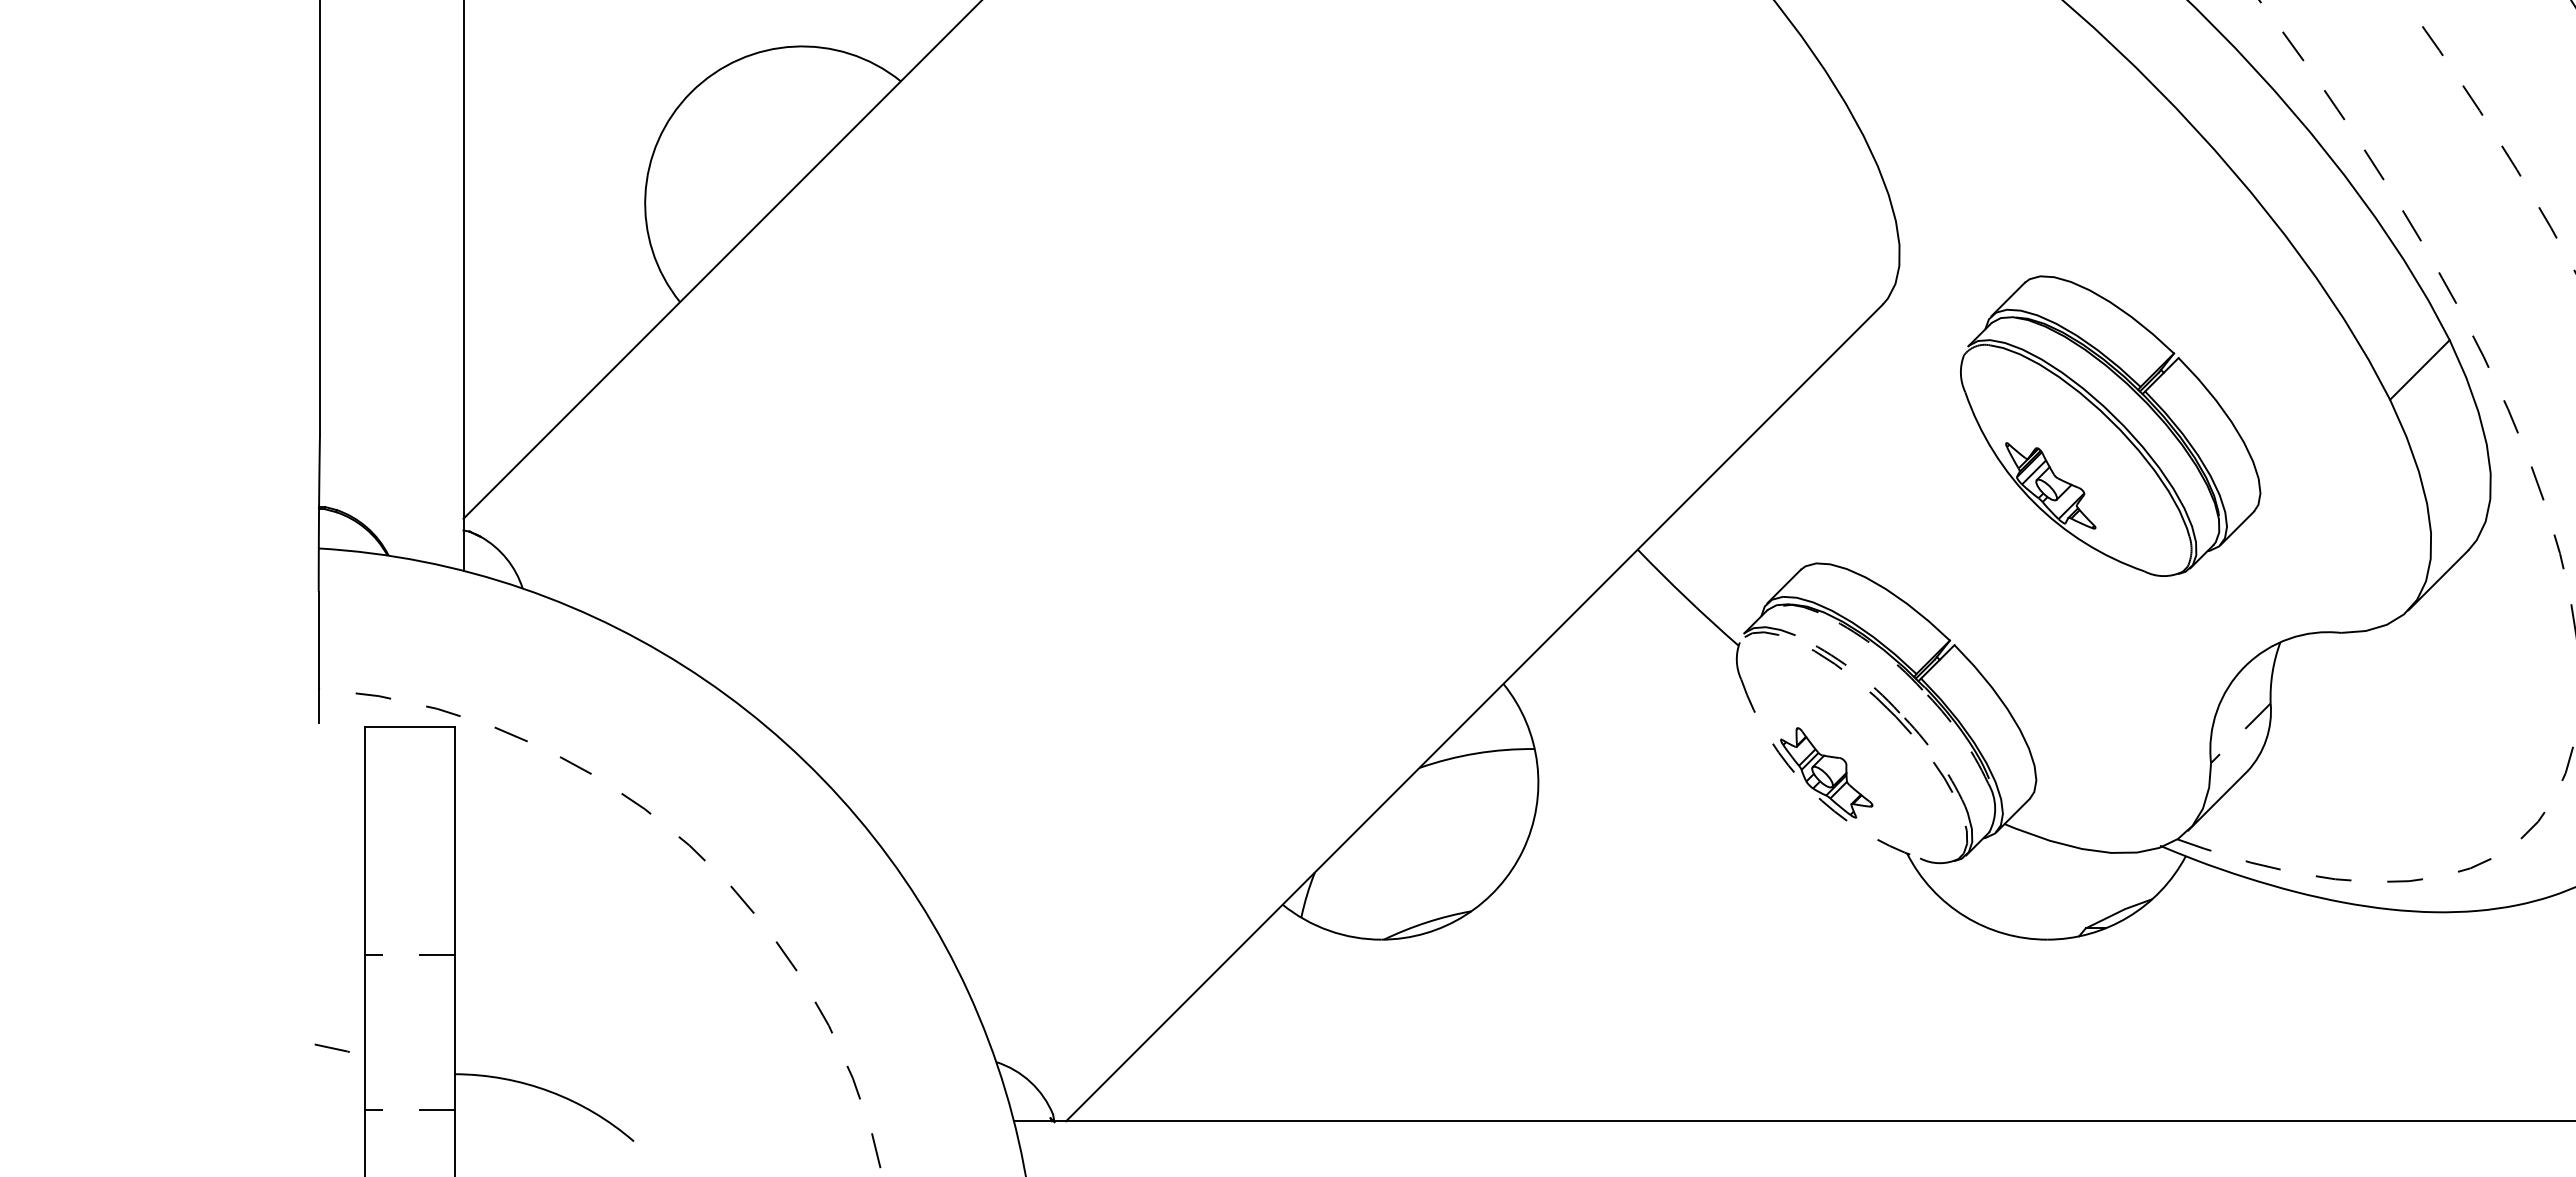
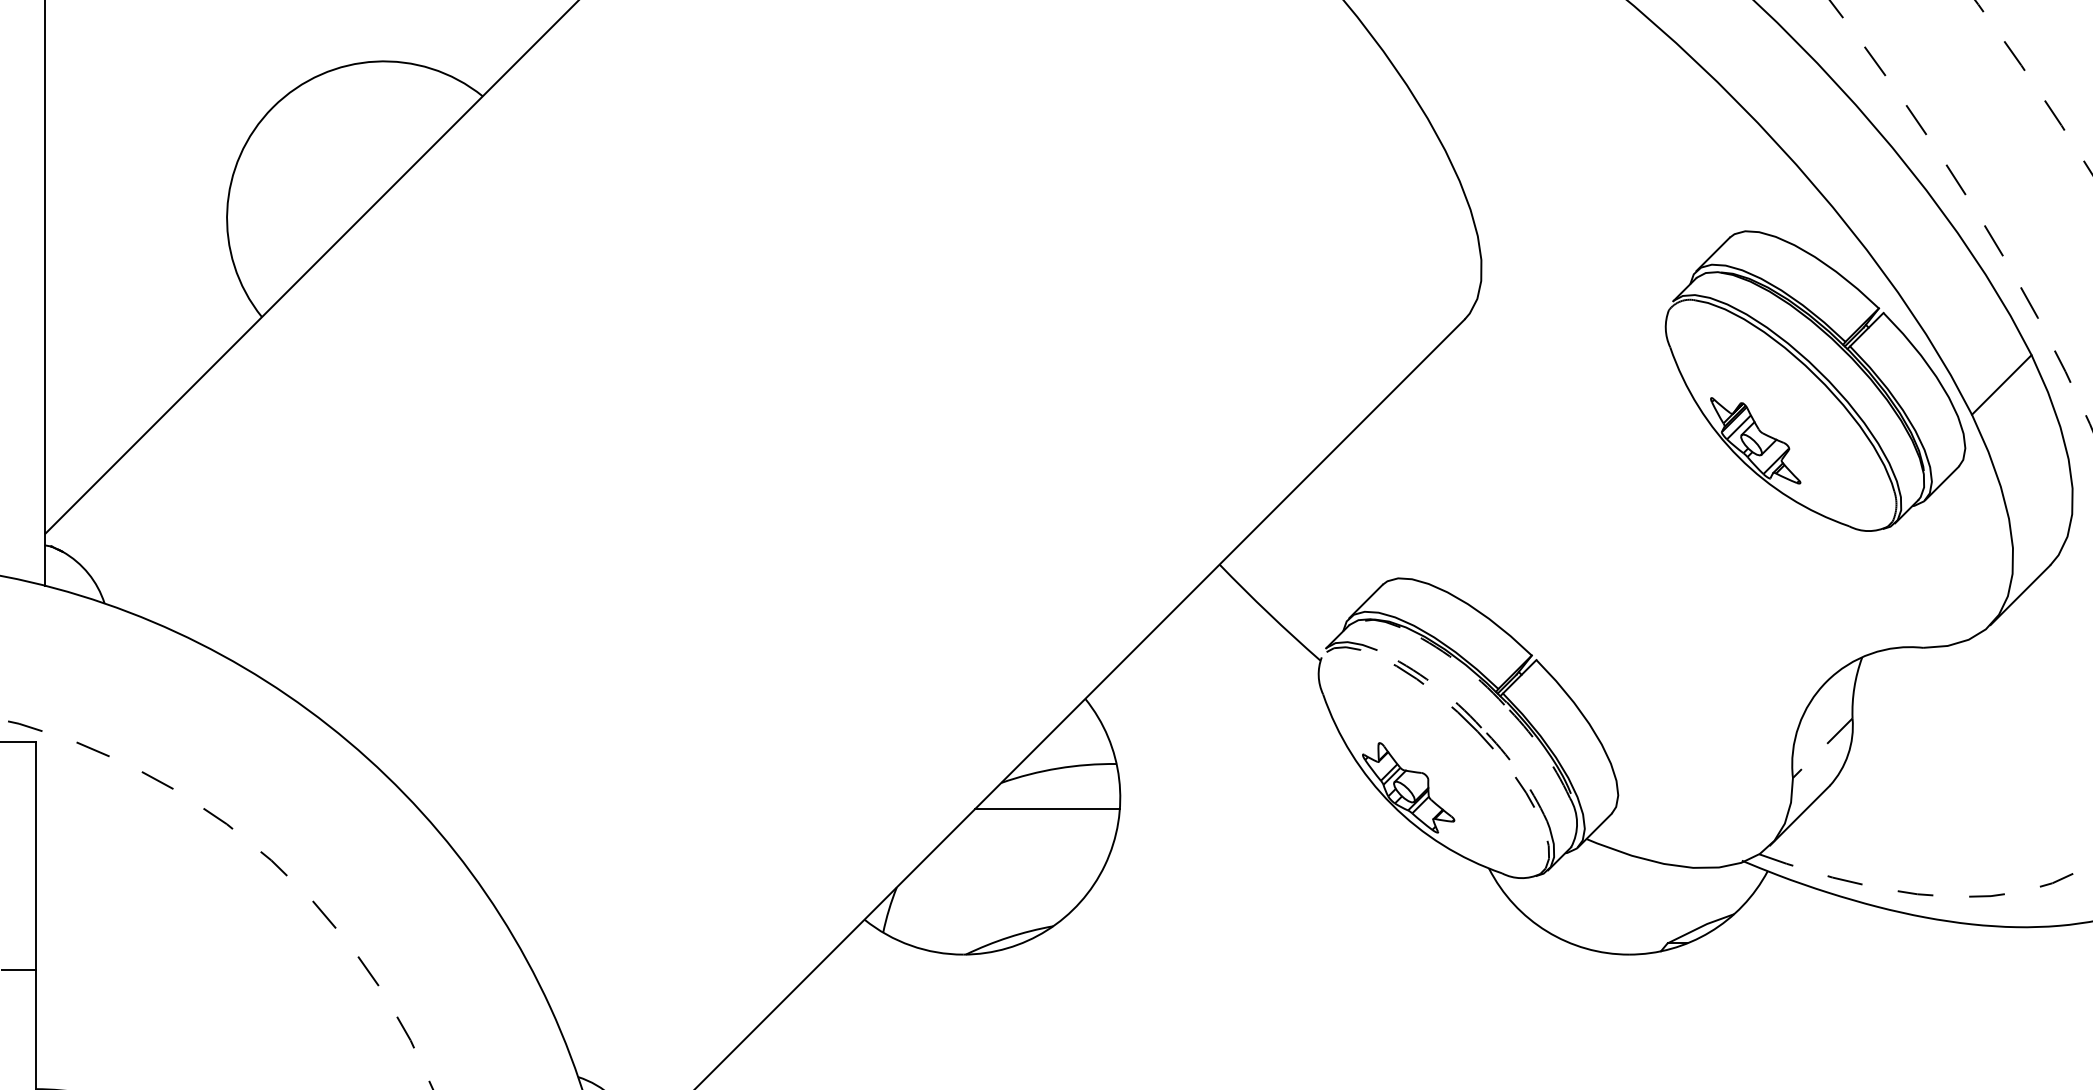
part: (2110, 425) -> (1815, 380), moved
arc: (1810, 789) -> (1392, 804), dashed -> solid
line: (1465, 793) -> (1047, 808), added

